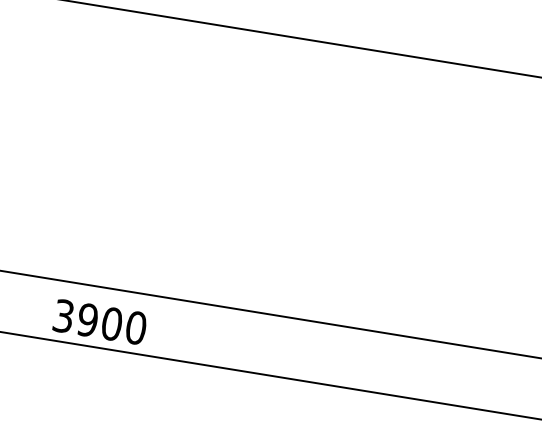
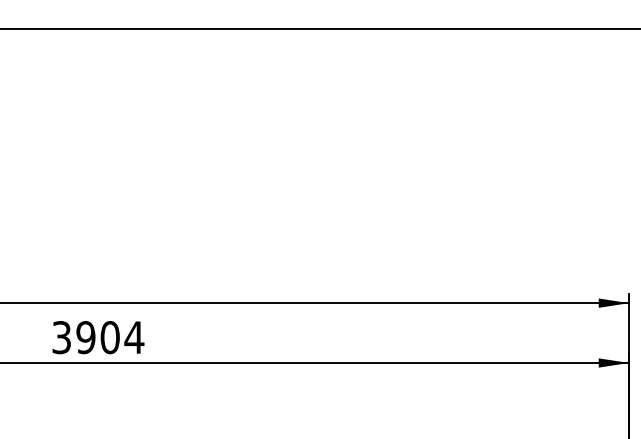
text: (136, 327) -> (134, 337), 3900 -> 3904

